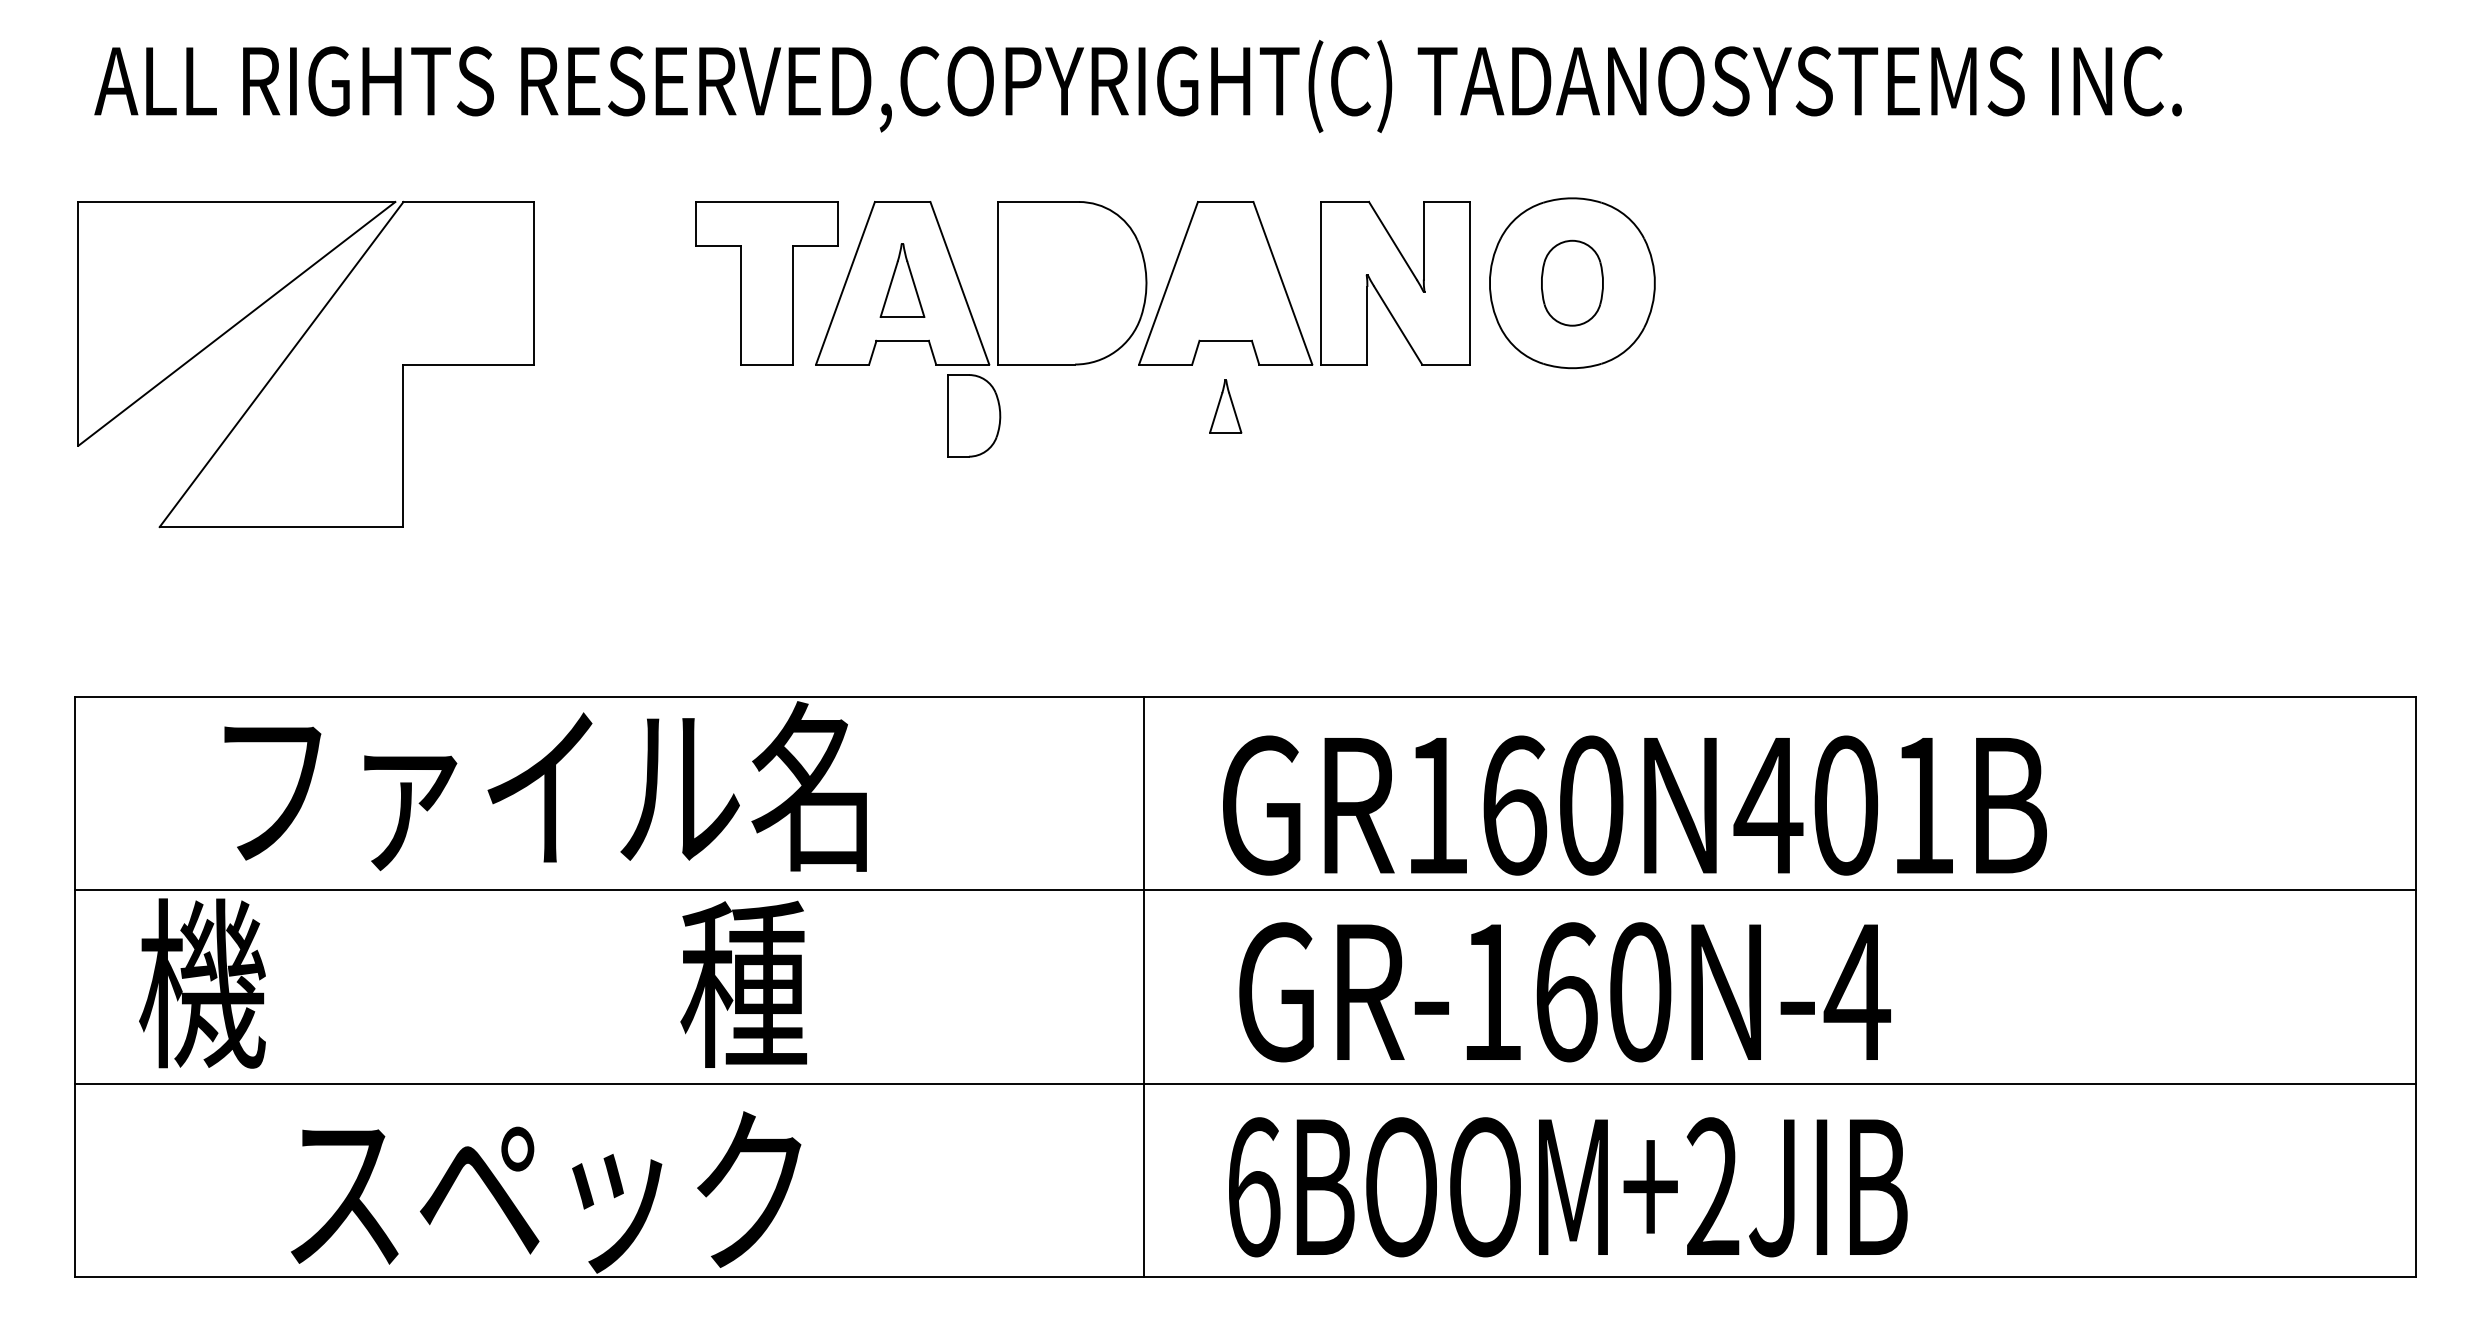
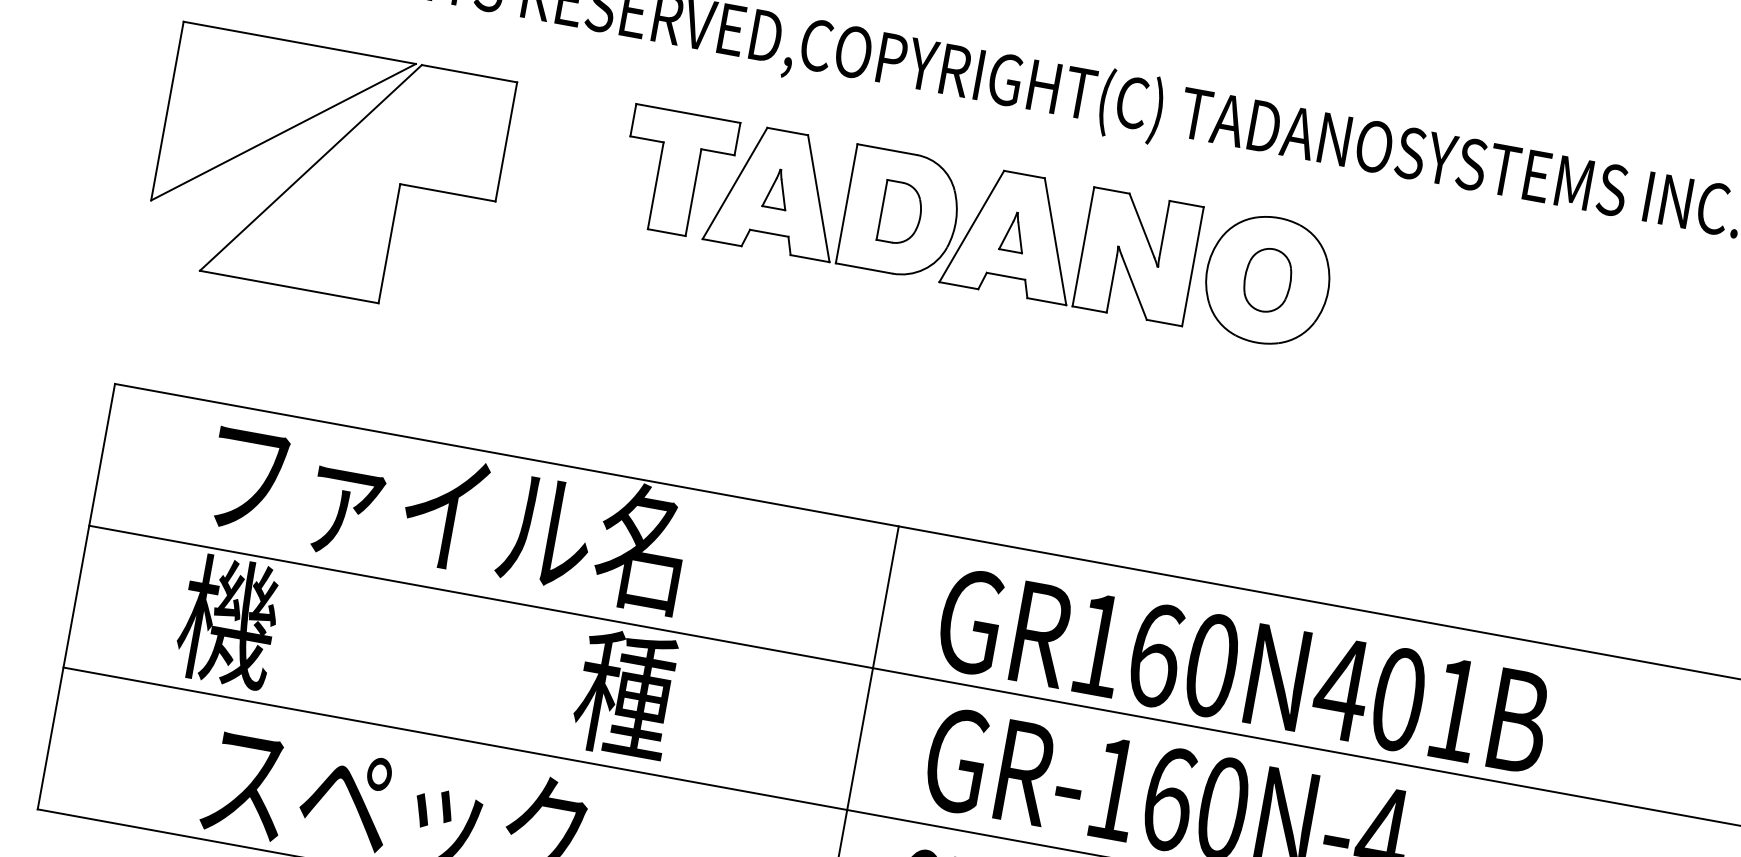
part: (902, 280) -> (777, 189), size x0.71
part: (1225, 406) -> (1013, 232), moved
part: (974, 415) -> (901, 213), moved
text: (472, 983) -> (426, 657), moved

